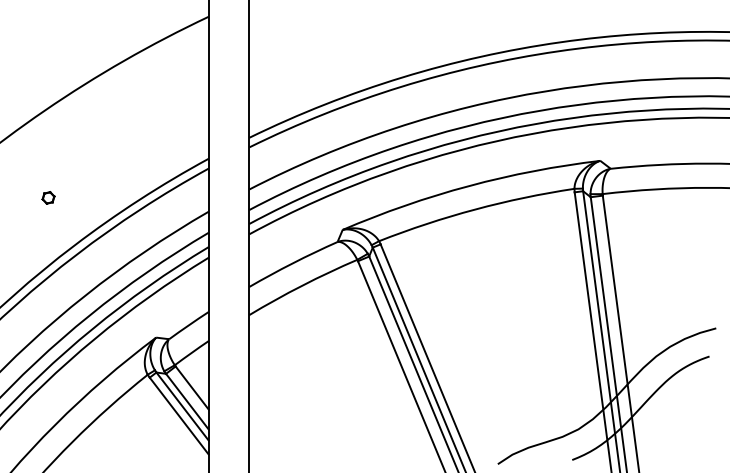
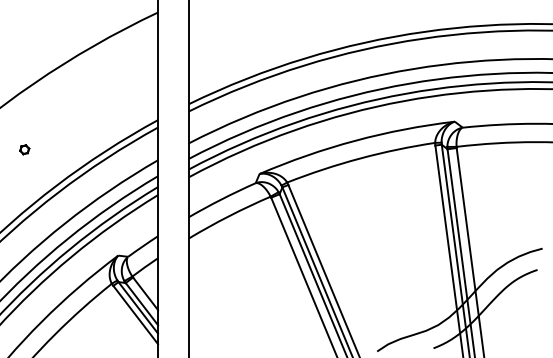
part: (48, 197) -> (24, 149), moved

